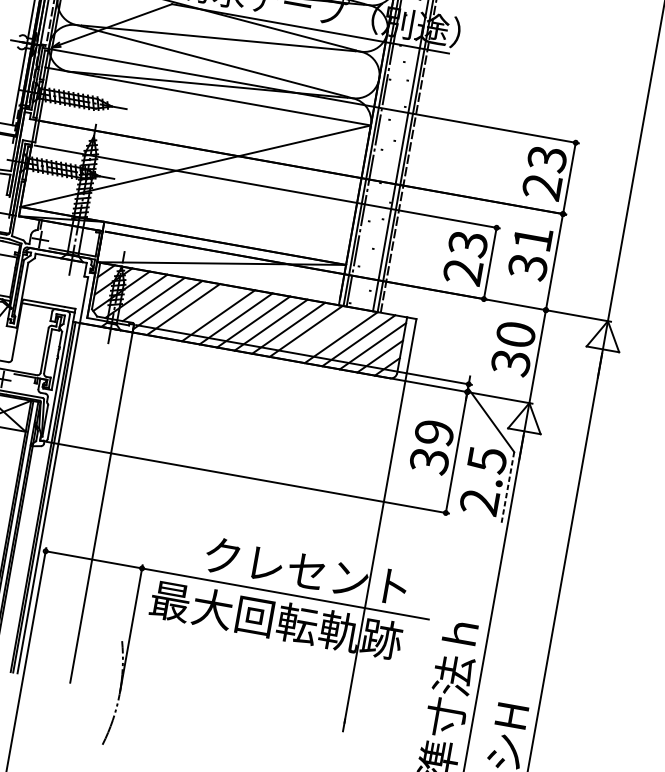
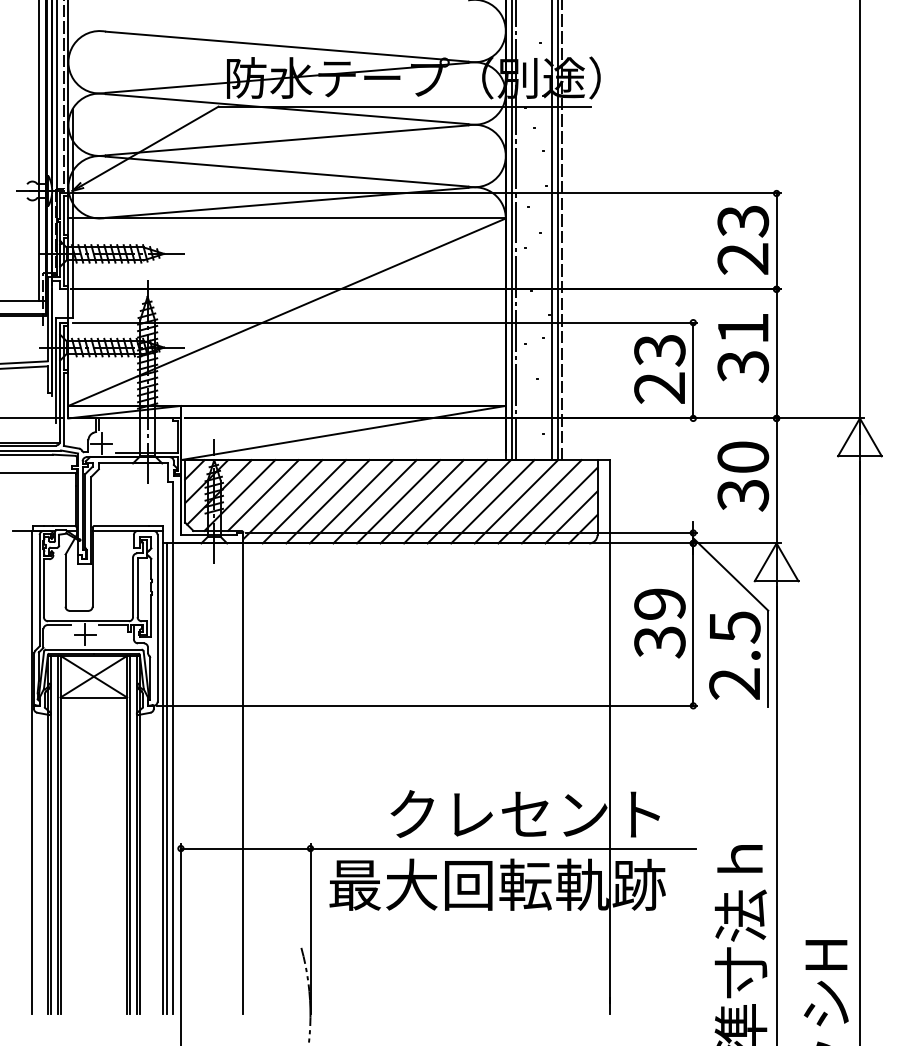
line: (200, 312) -> (327, 501), added
line: (323, 334) -> (492, 501), added
line: (507, 488) -> (768, 659), dashed -> solid

